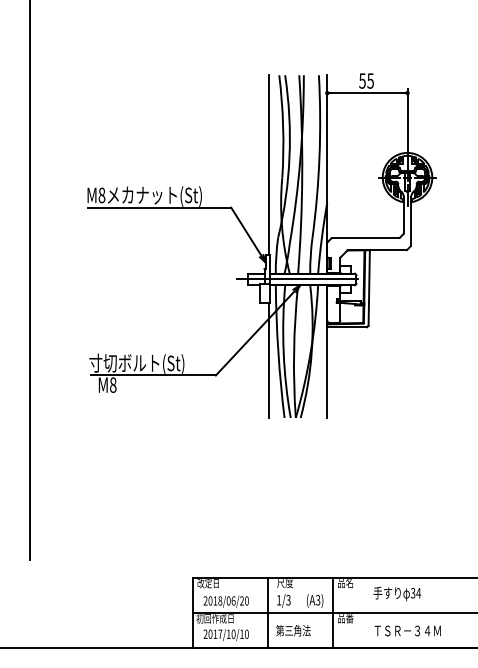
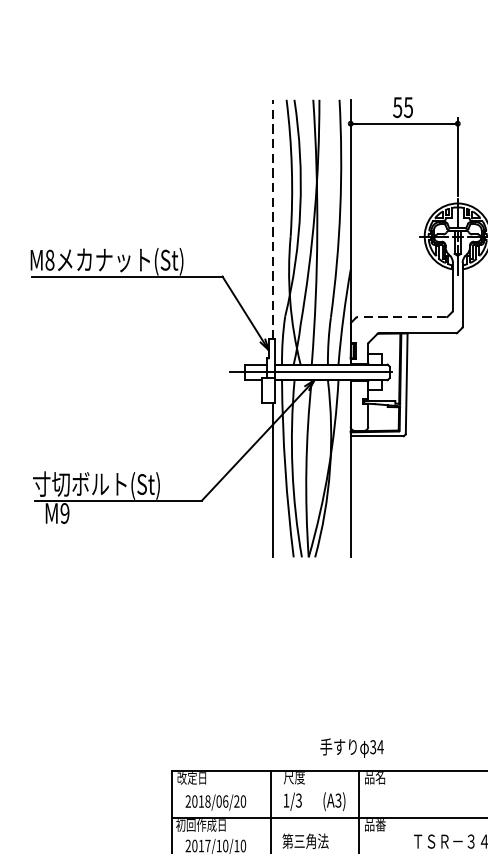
line: (268, 164) -> (272, 218), solid -> dashed
line: (365, 238) -> (401, 317), solid -> dashed
text: (113, 384) -> (65, 512), M8 -> M9
text: (396, 593) -> (350, 747), moved

